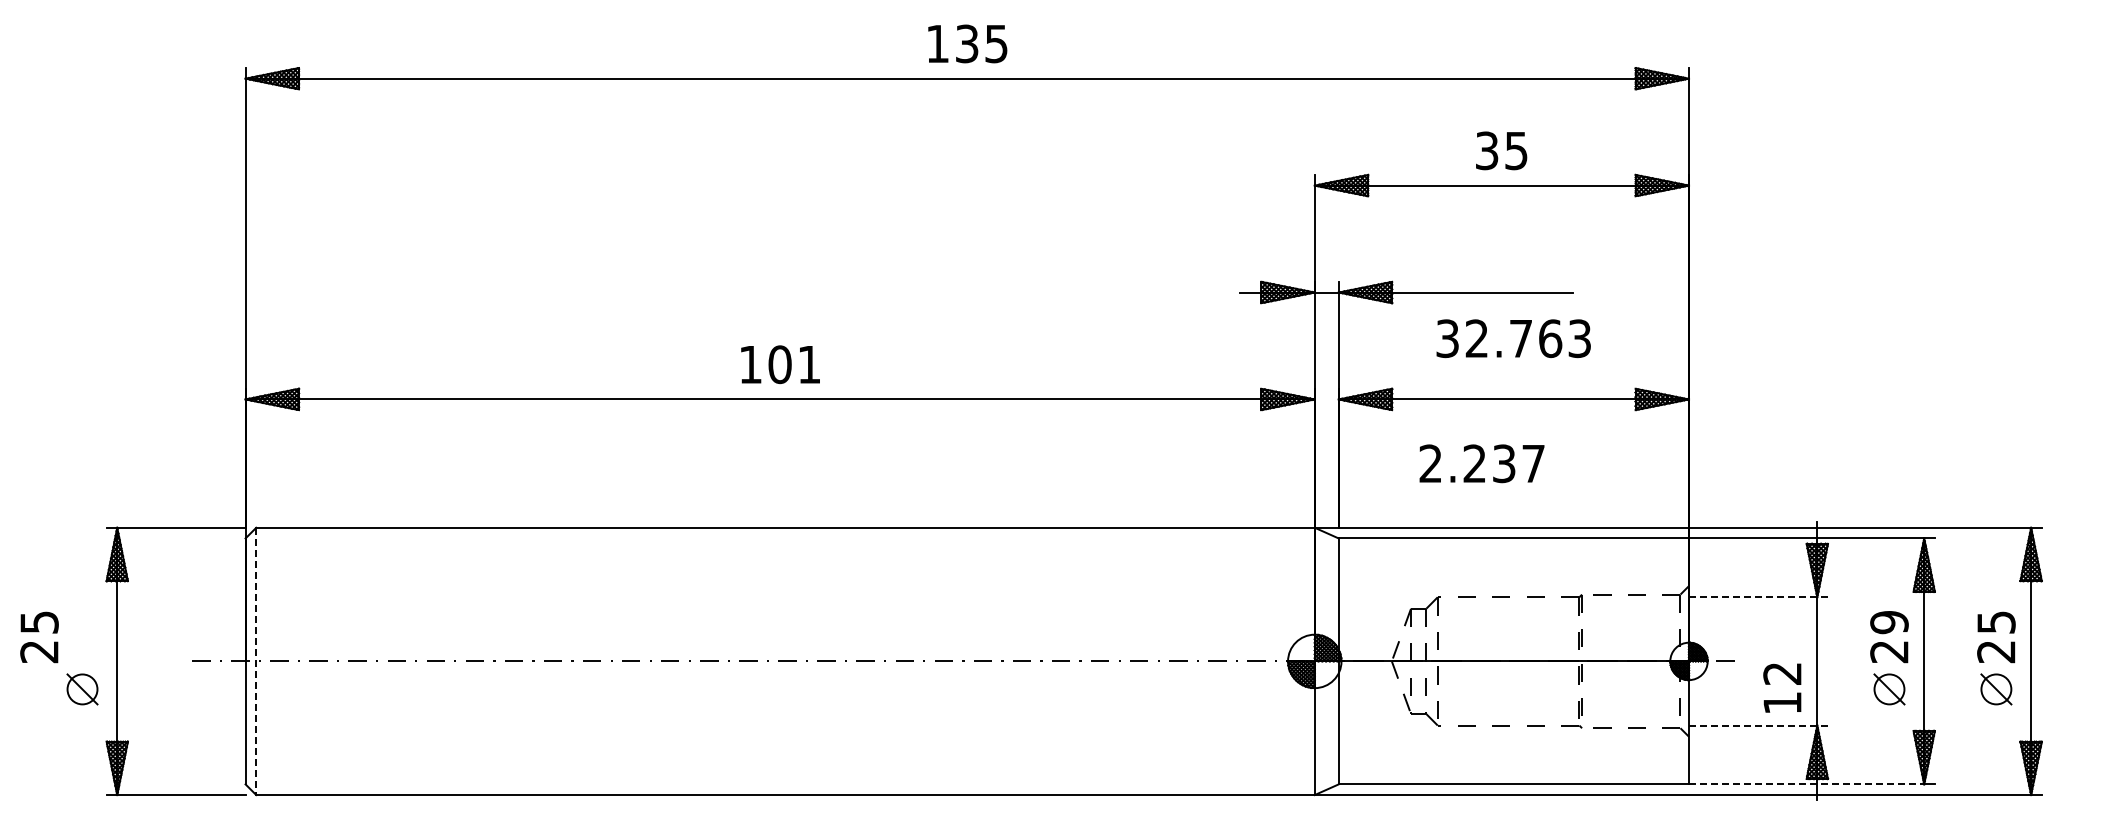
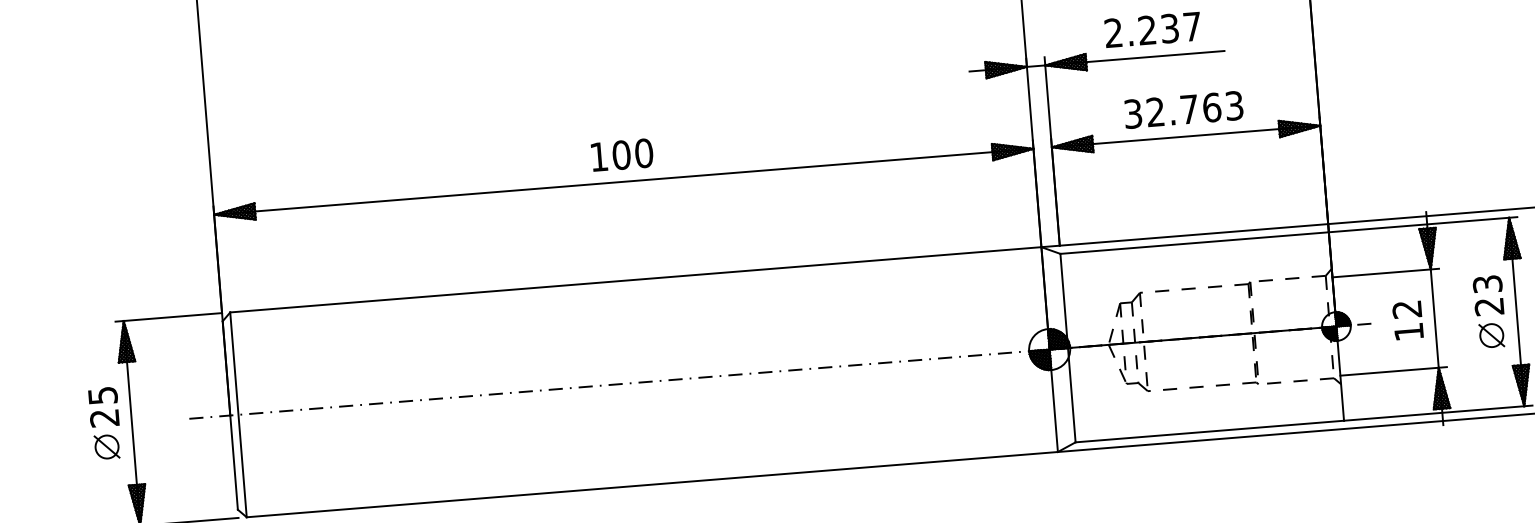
text: (1513, 338) -> (1183, 109), moved
text: (809, 364) -> (644, 153), 101 -> 100
text: (1481, 463) -> (1152, 29), moved
line: (1758, 597) -> (1385, 273), dashed -> solid
text: (1889, 622) -> (1487, 284), 29 -> 23
text: (39, 637) -> (103, 407), moved
line: (256, 661) -> (238, 414), dashed -> solid
text: (1782, 687) -> (1408, 320), moved
line: (1759, 725) -> (1394, 371), dashed -> solid
line: (1806, 784) -> (1434, 413), dashed -> solid

